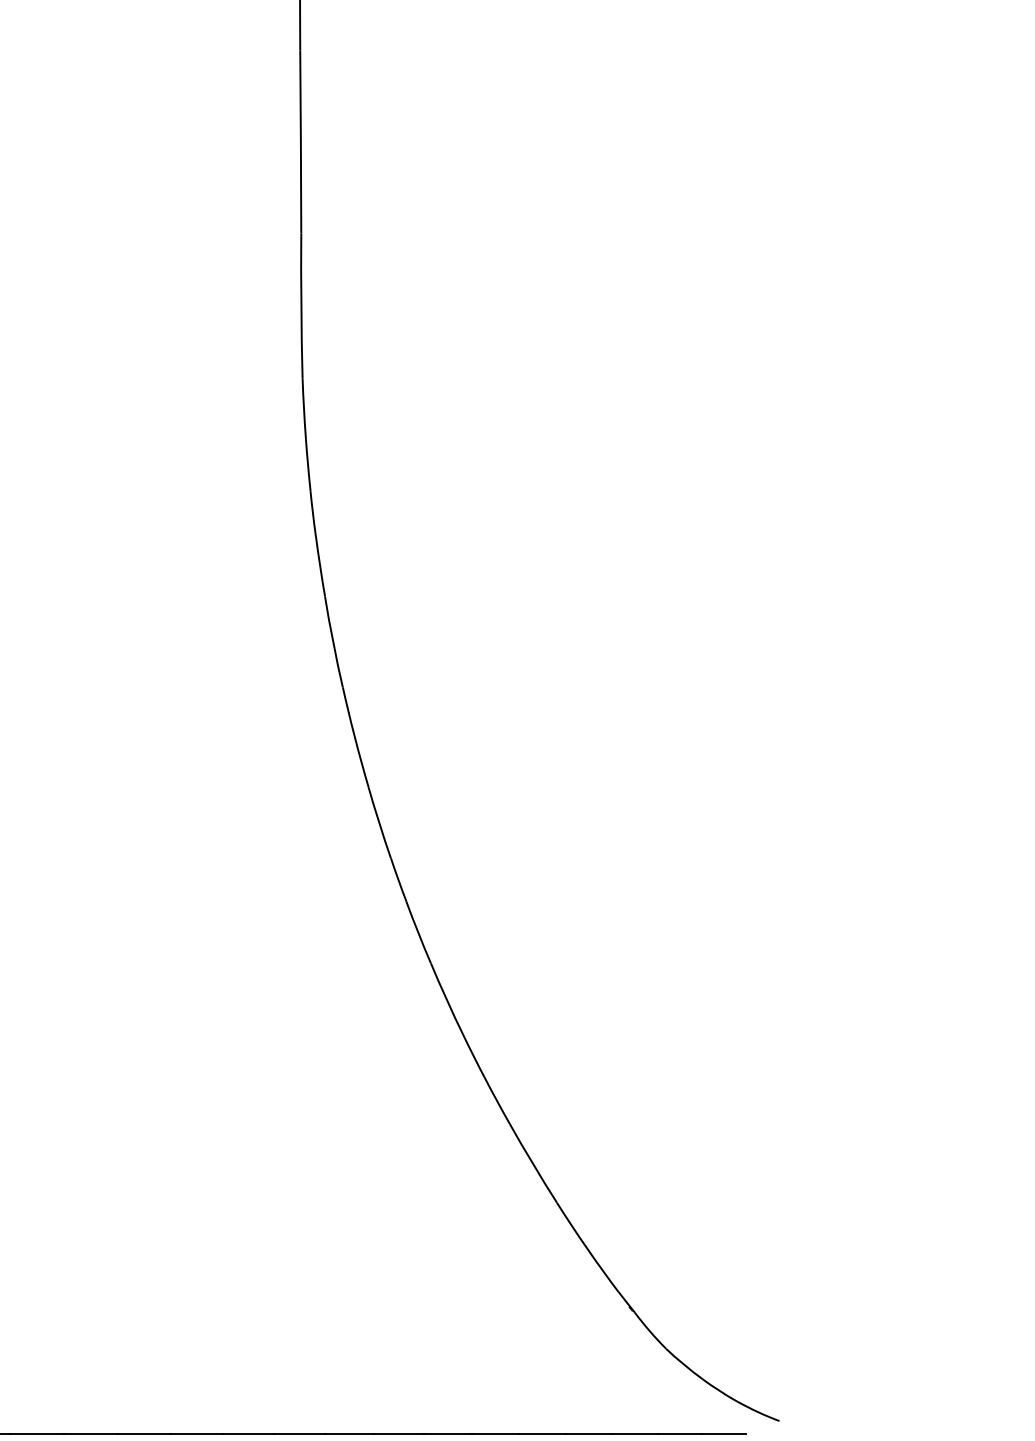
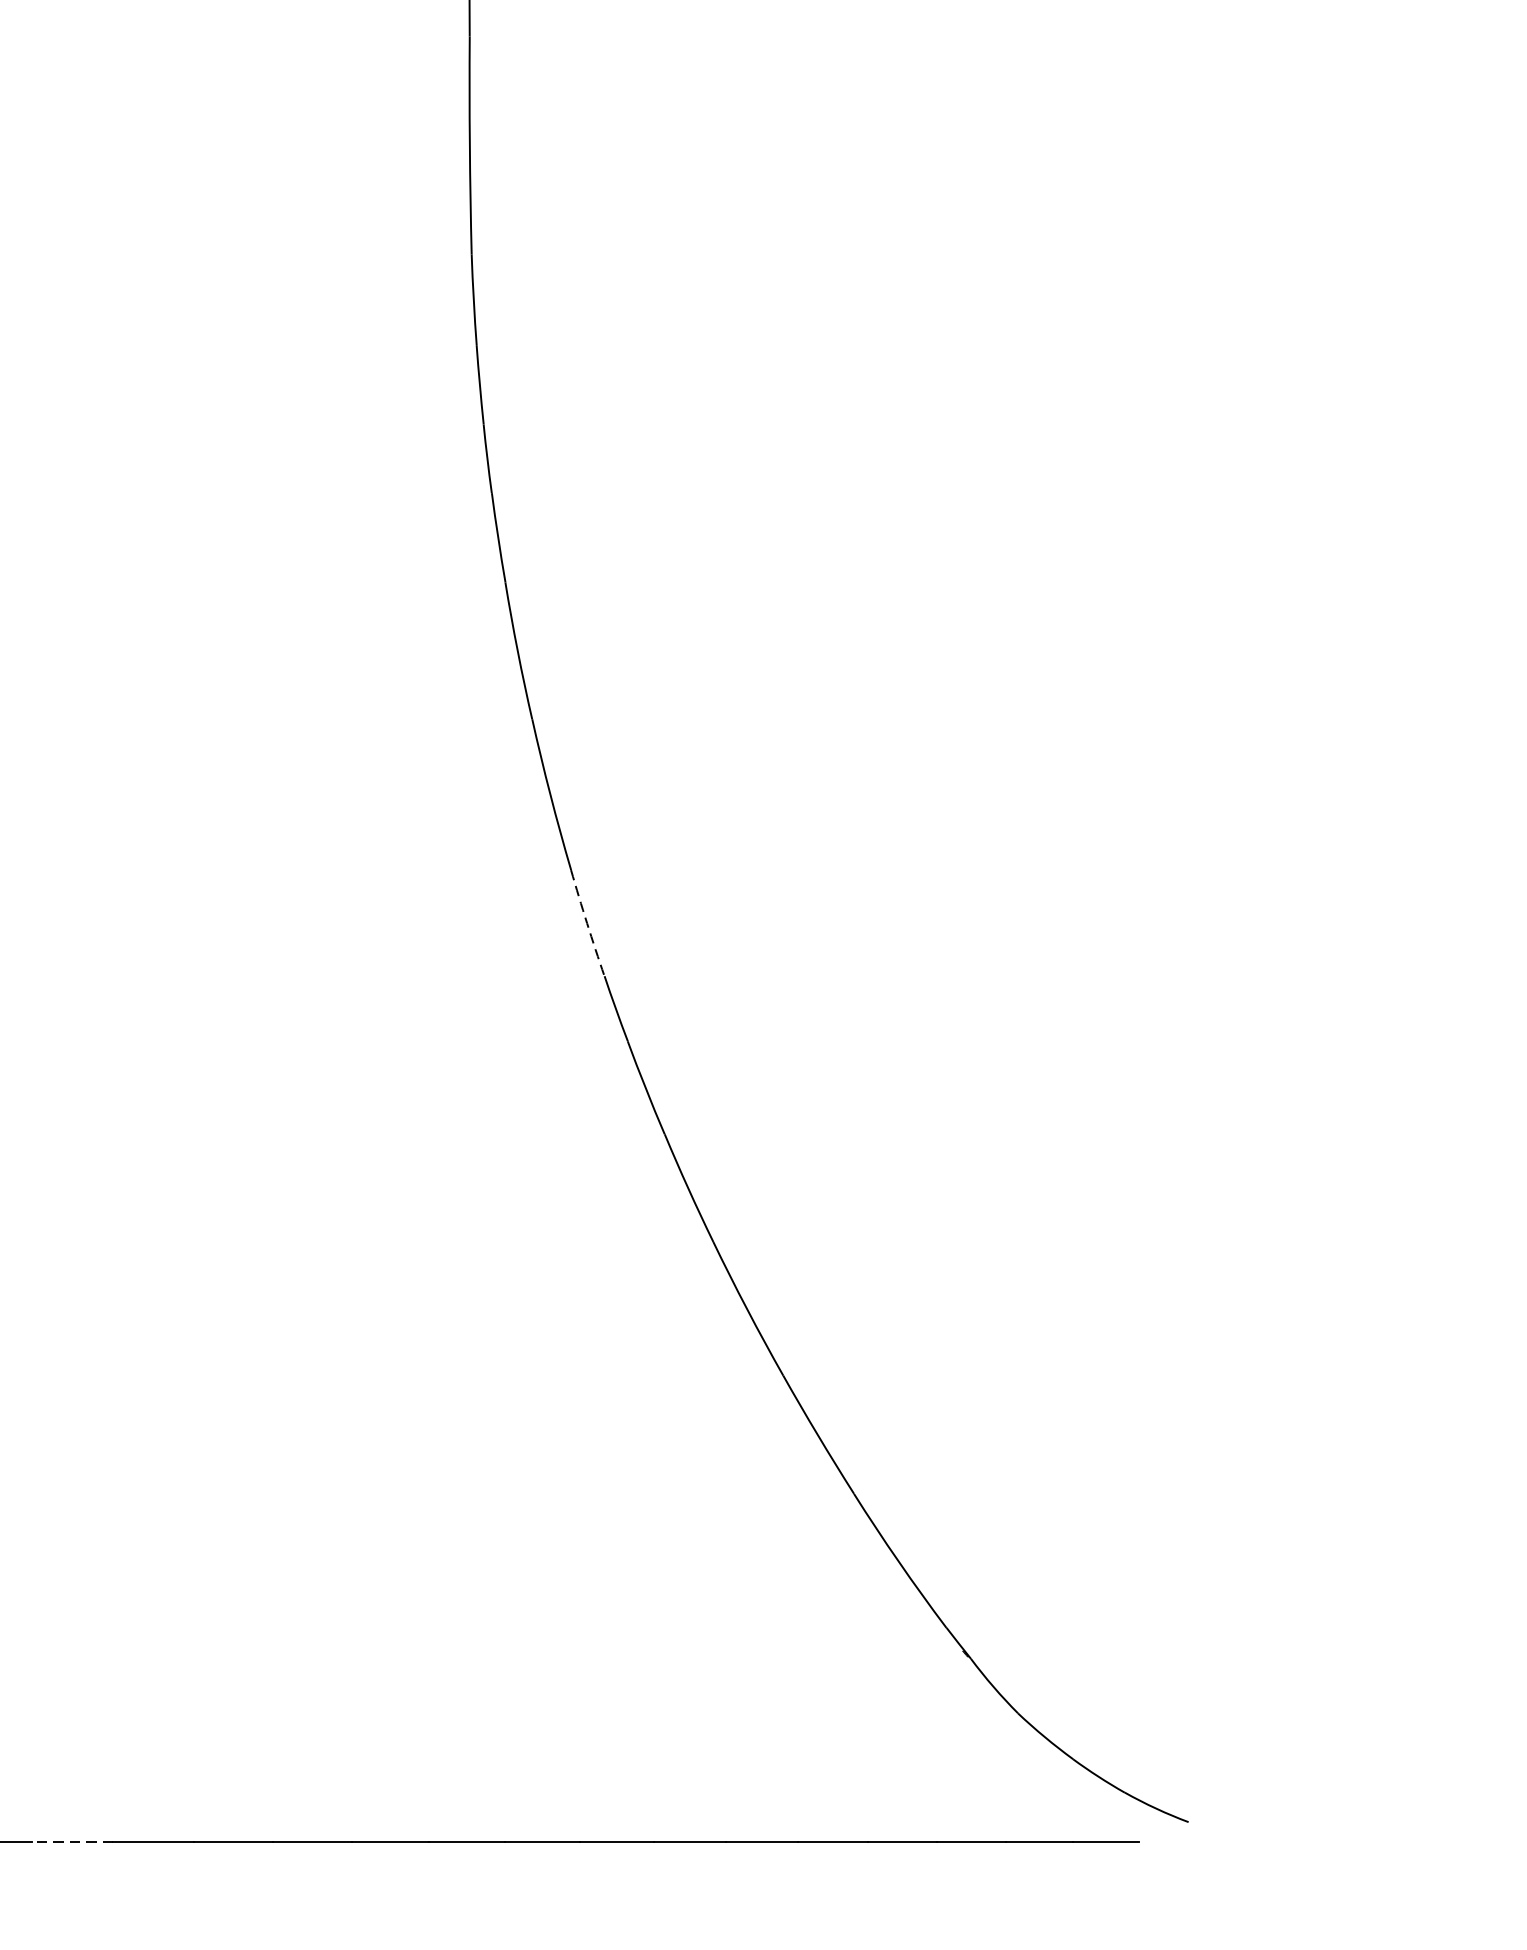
arc: (379, 823) -> (587, 923), solid -> dashed
line: (36, 1434) -> (71, 1842), solid -> dashed

